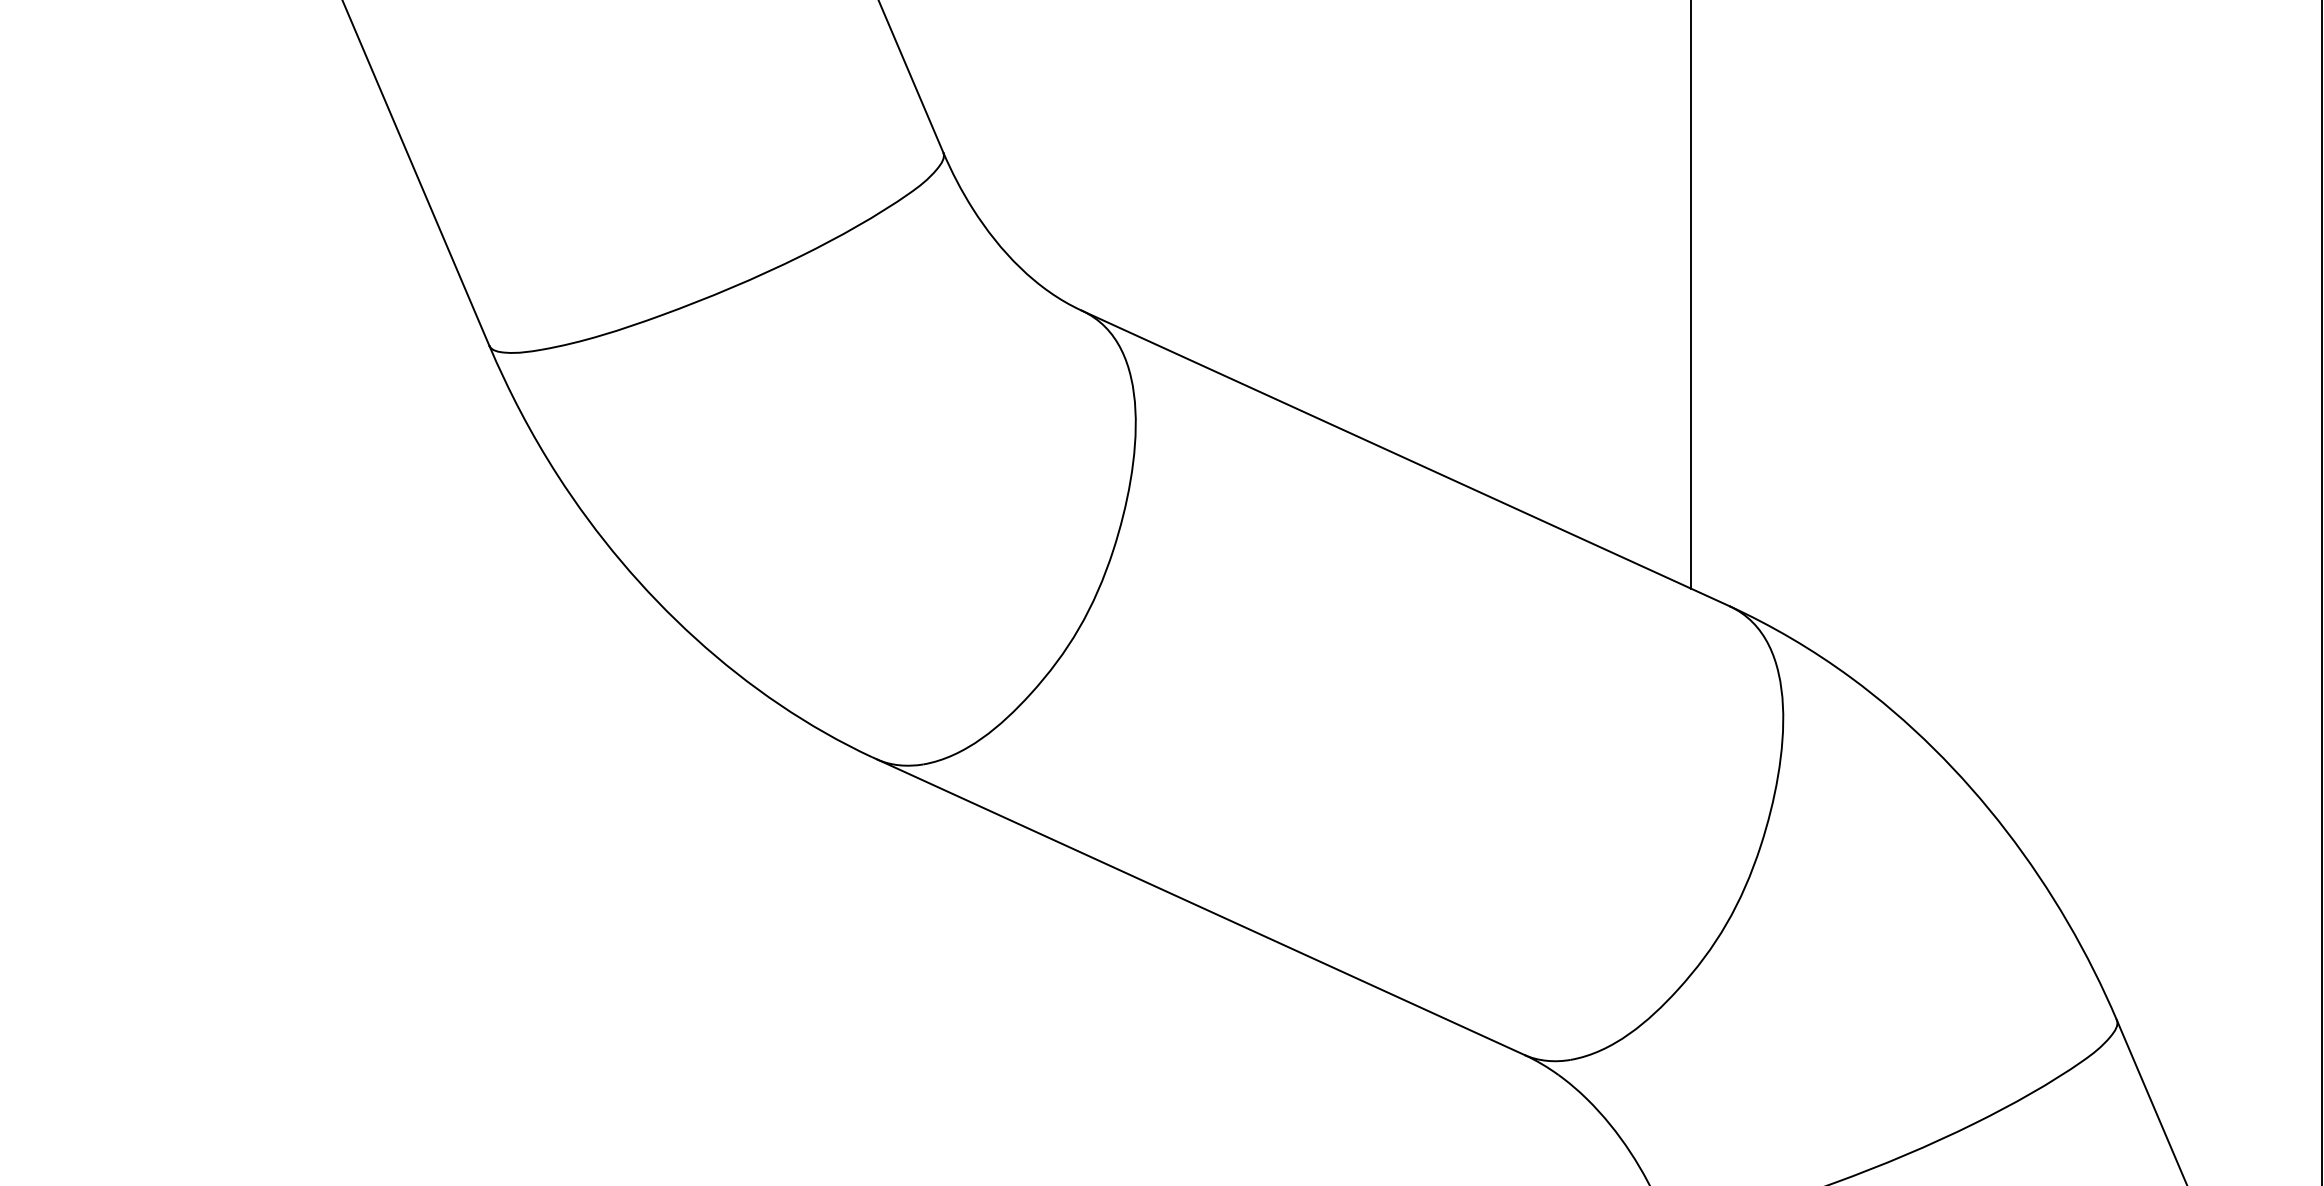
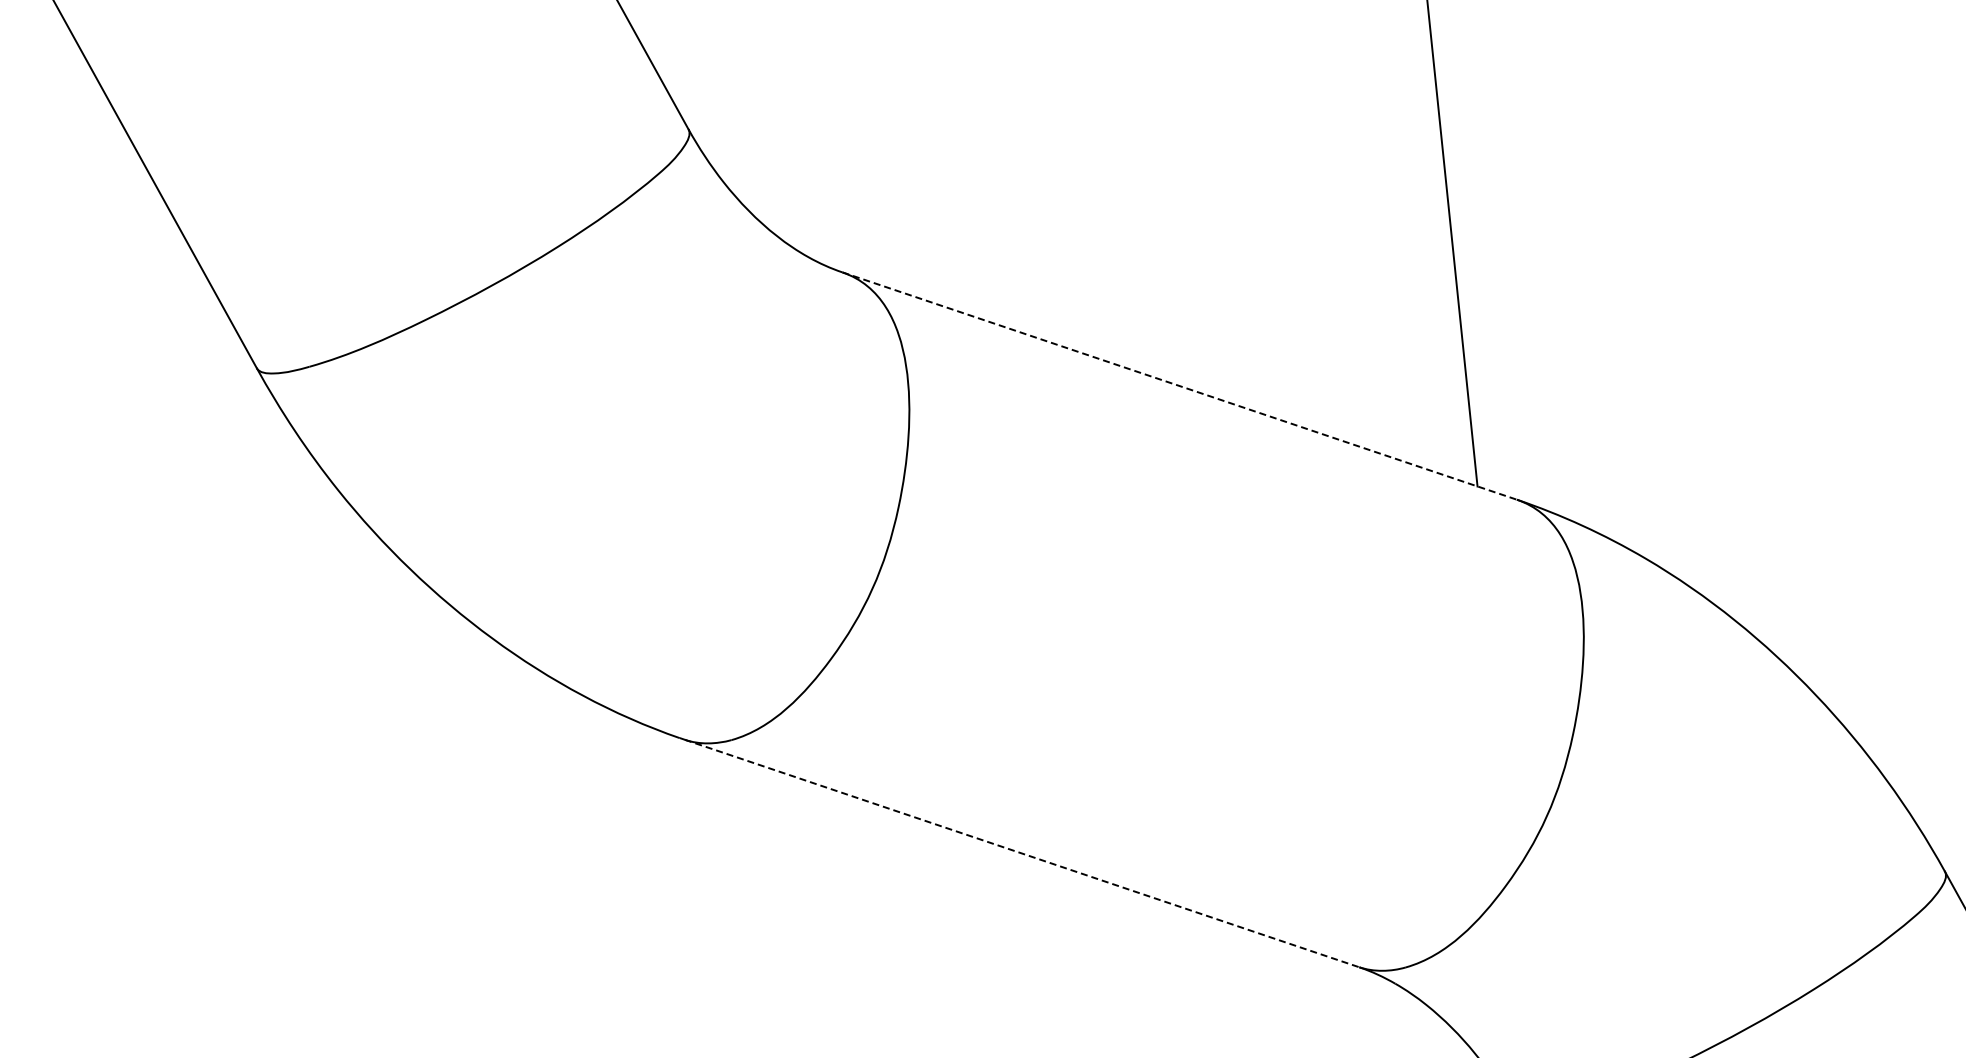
line: (1405, 458) -> (1179, 386), solid -> dashed
line: (1200, 907) -> (1021, 853), solid -> dashed

